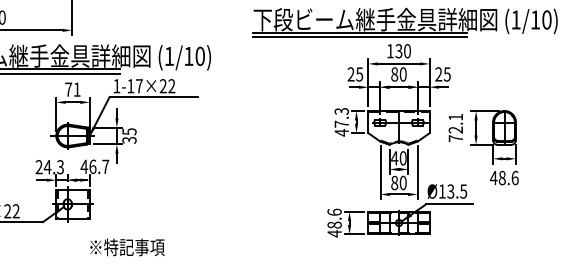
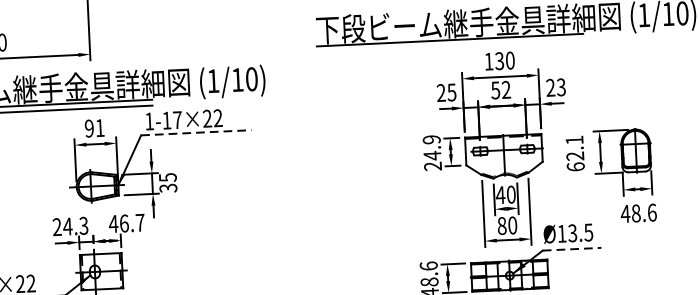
line: (359, 37) -> (449, 46), removed
text: (447, 73) -> (561, 86), 25 -> 23
text: (398, 74) -> (500, 90), 80 -> 52
text: (68, 89) -> (89, 128), 71 -> 91
line: (154, 97) -> (197, 133), solid -> dashed
text: (341, 122) -> (432, 153), 47.3 -> 24.9
text: (455, 138) -> (575, 166), 72.1 -> 62.1
line: (450, 204) -> (573, 249), solid -> dashed

